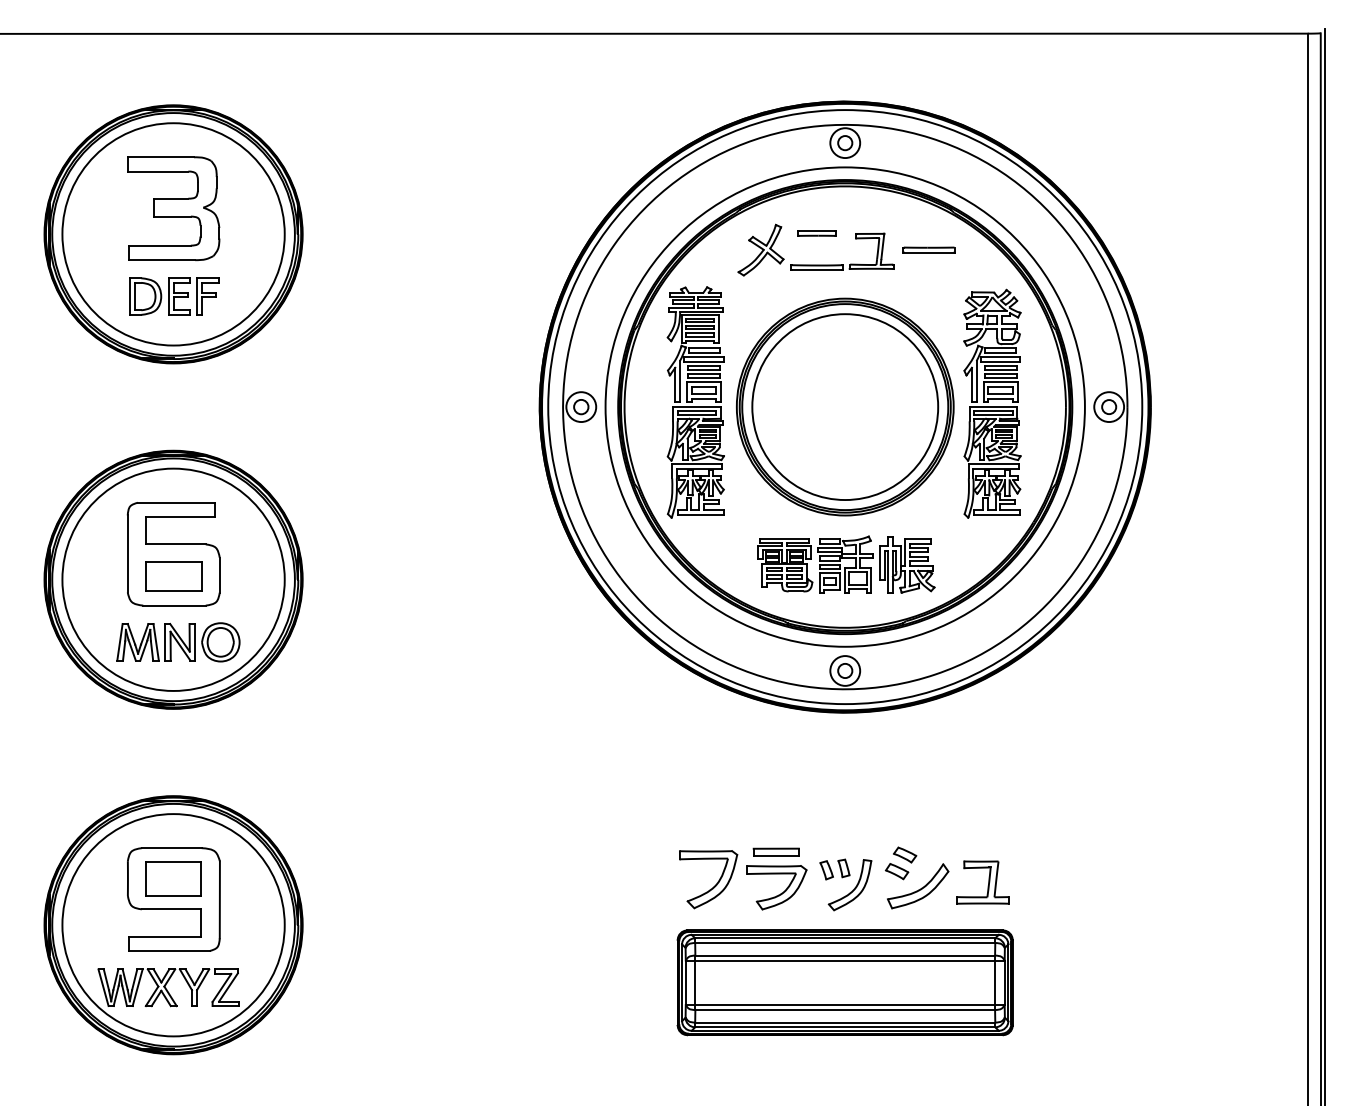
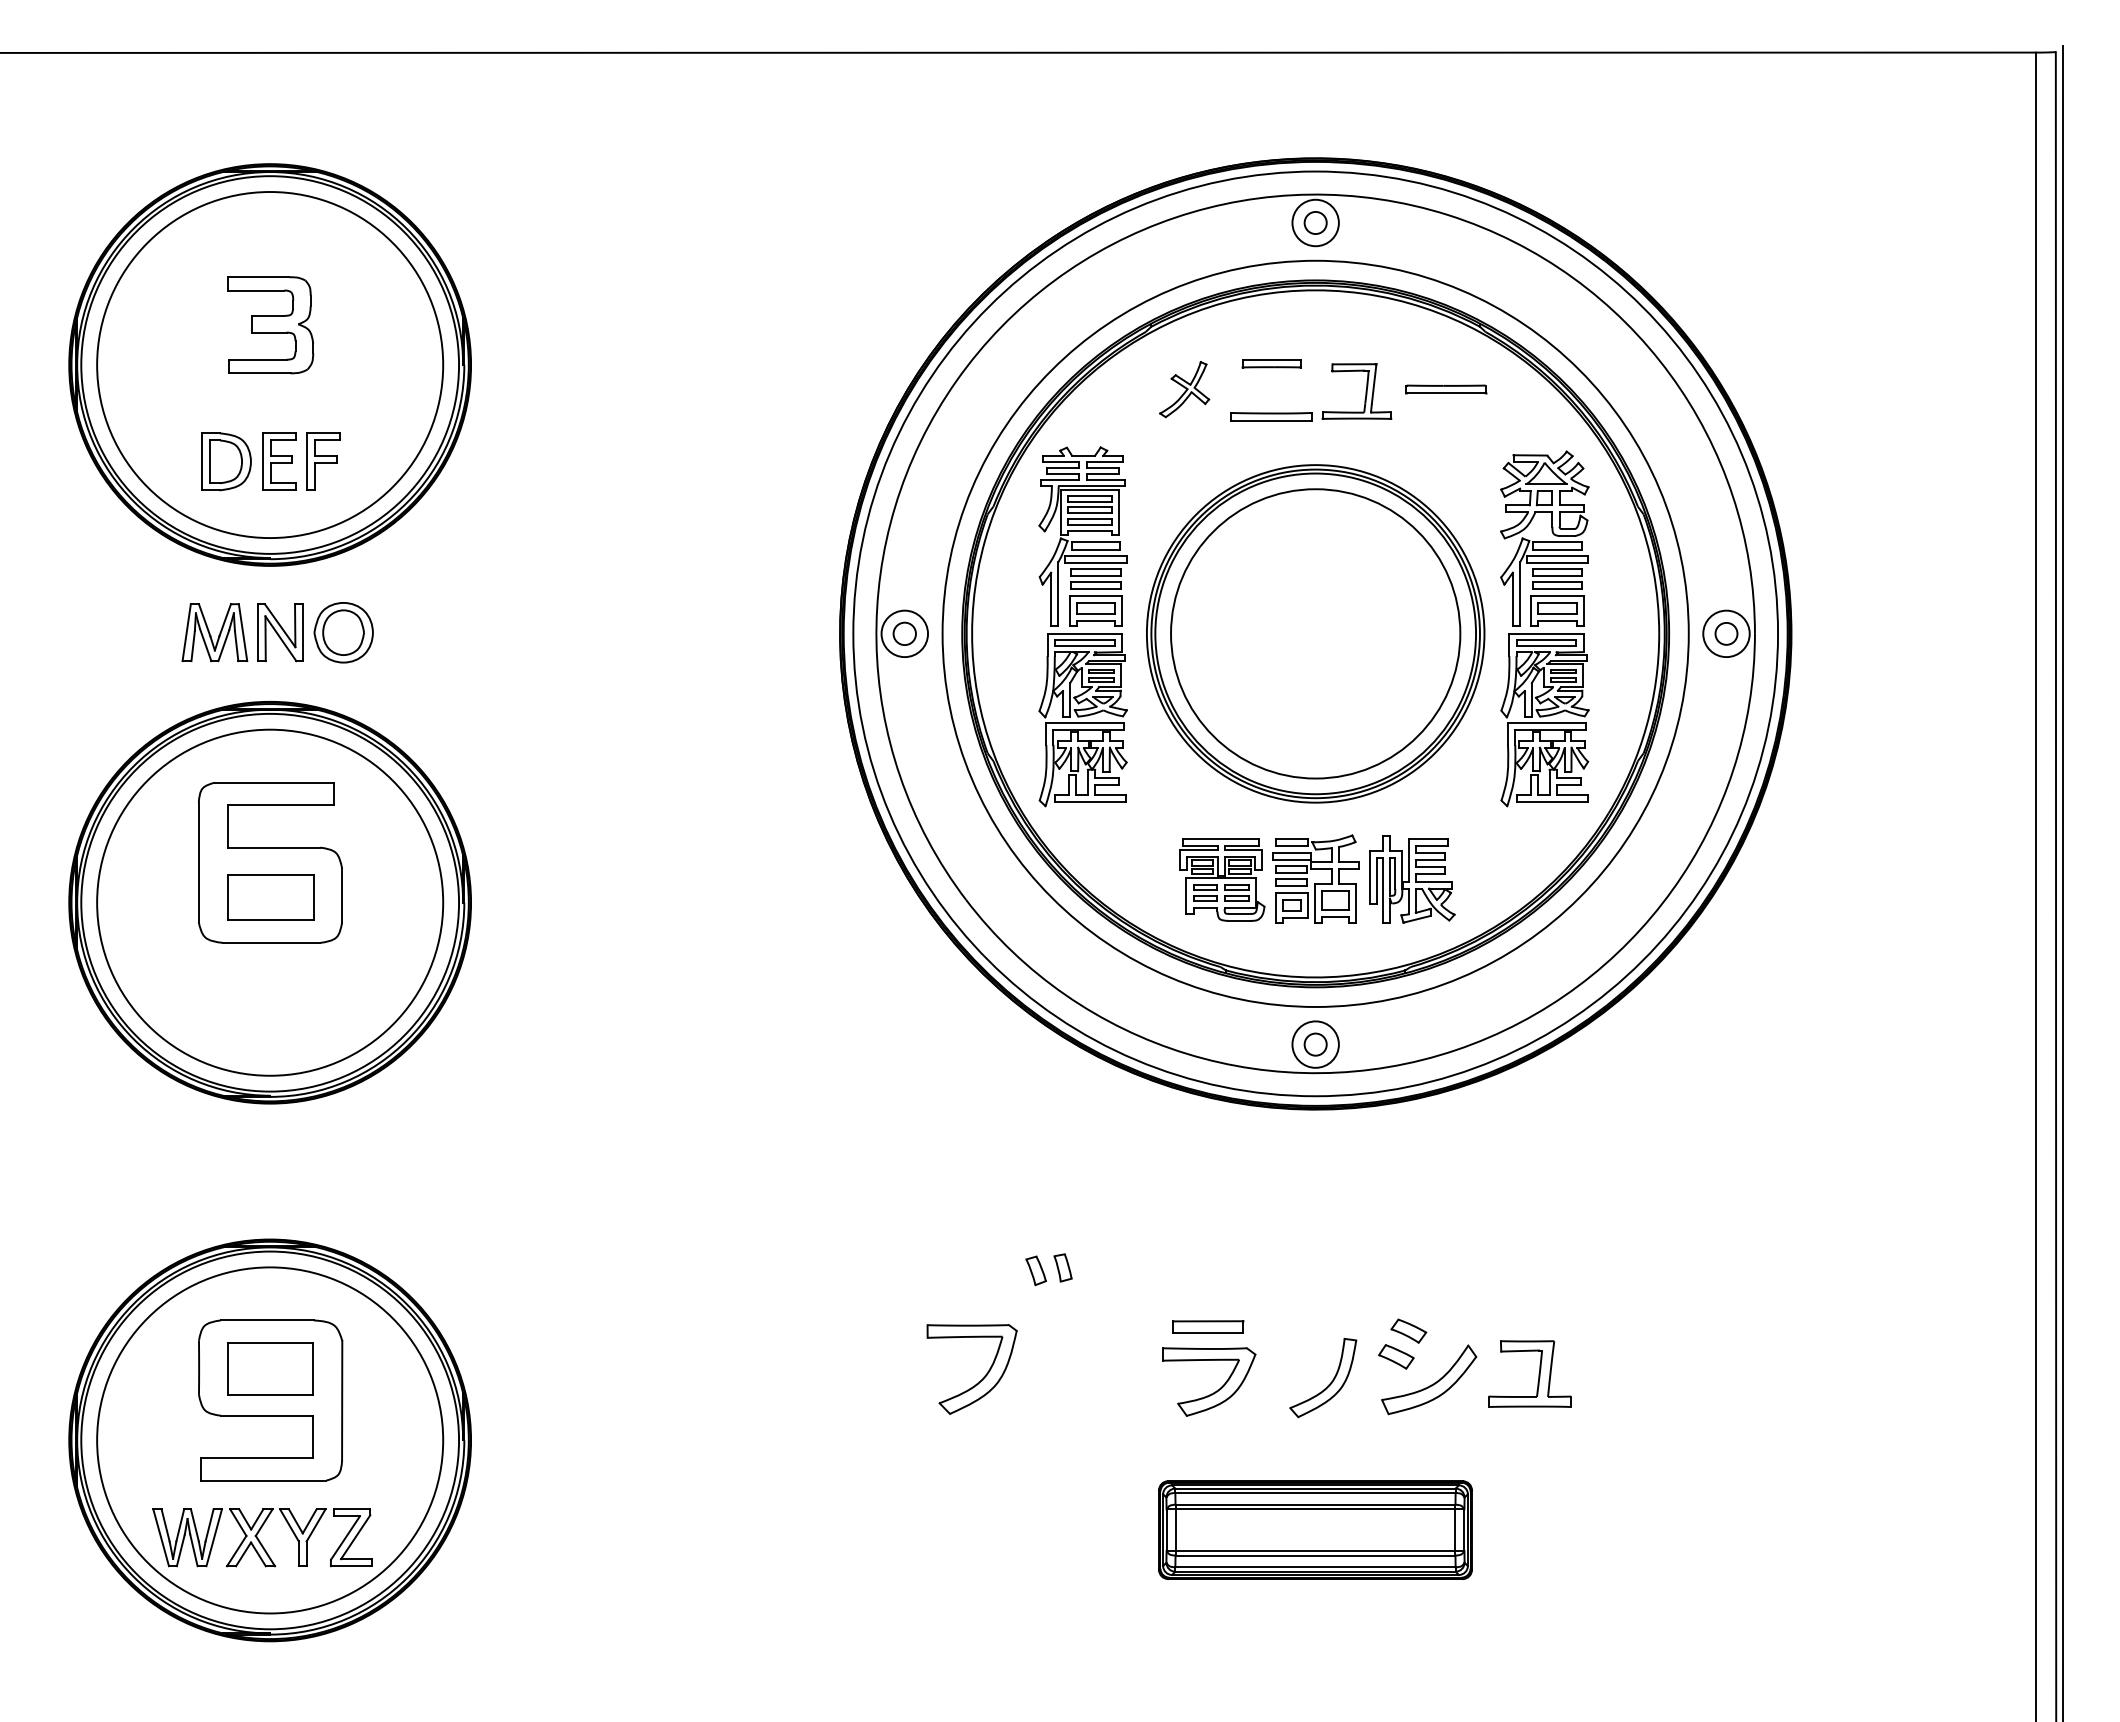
part: (173, 208) -> (270, 324), size x0.6
part: (760, 249) -> (1183, 388), size x0.7
part: (178, 642) -> (277, 632), moved
part: (834, 869) -> (1048, 1269), moved
part: (714, 885) -> (981, 1378), moved
part: (844, 982) -> (1314, 1529), size x0.6

